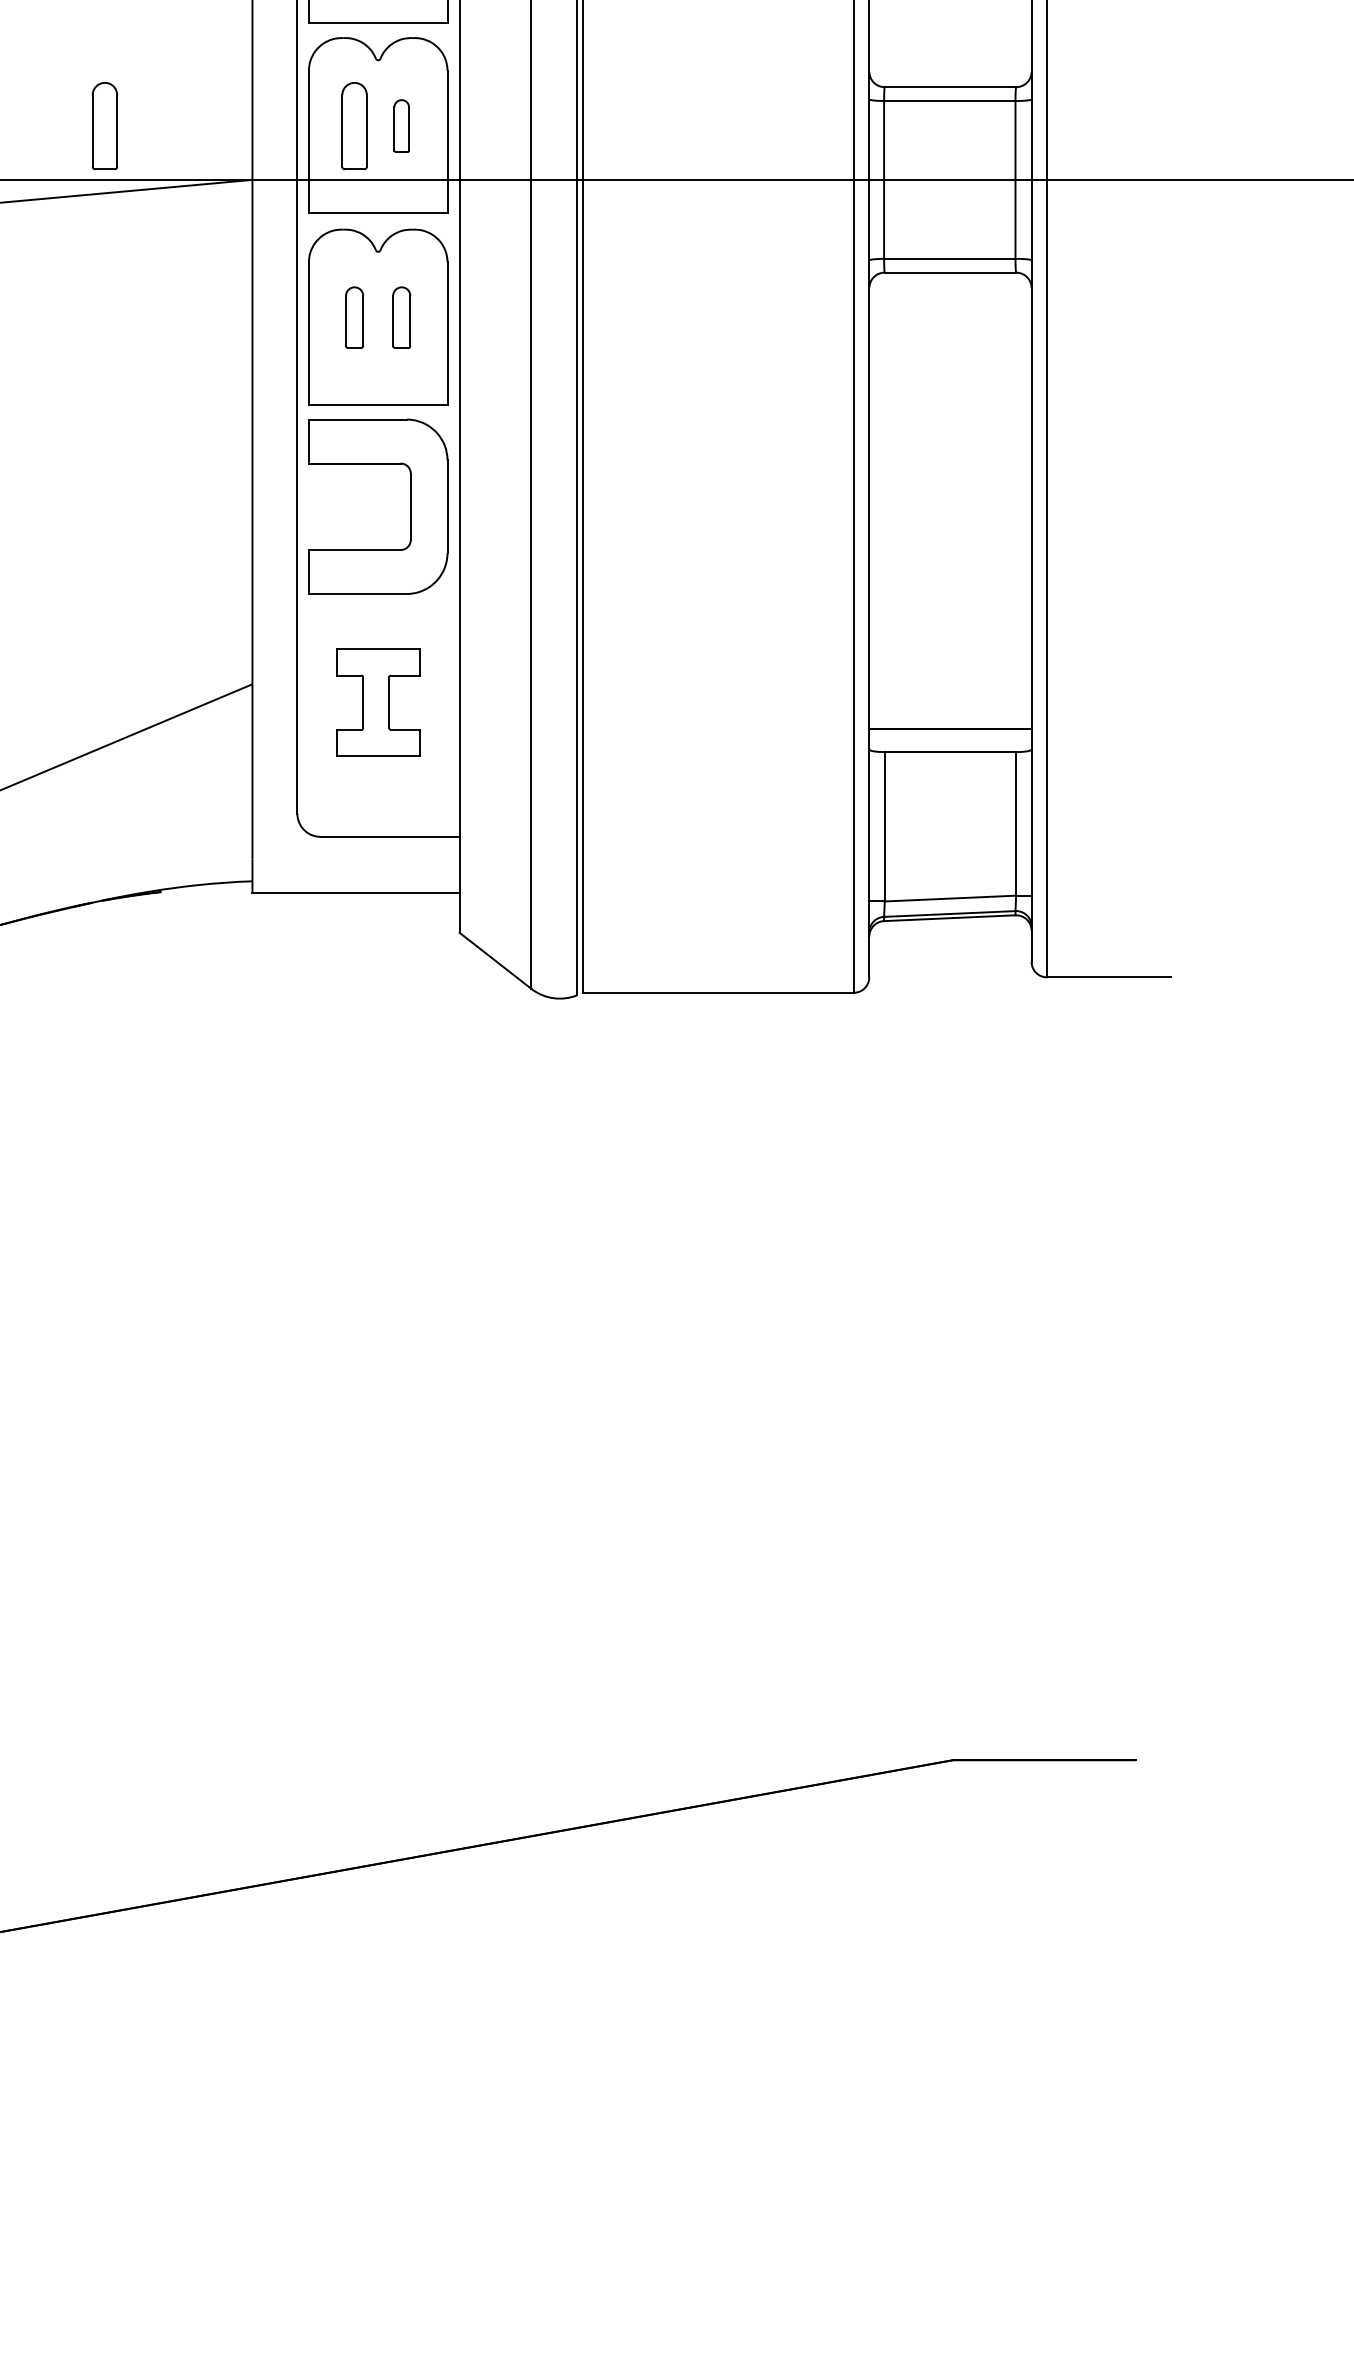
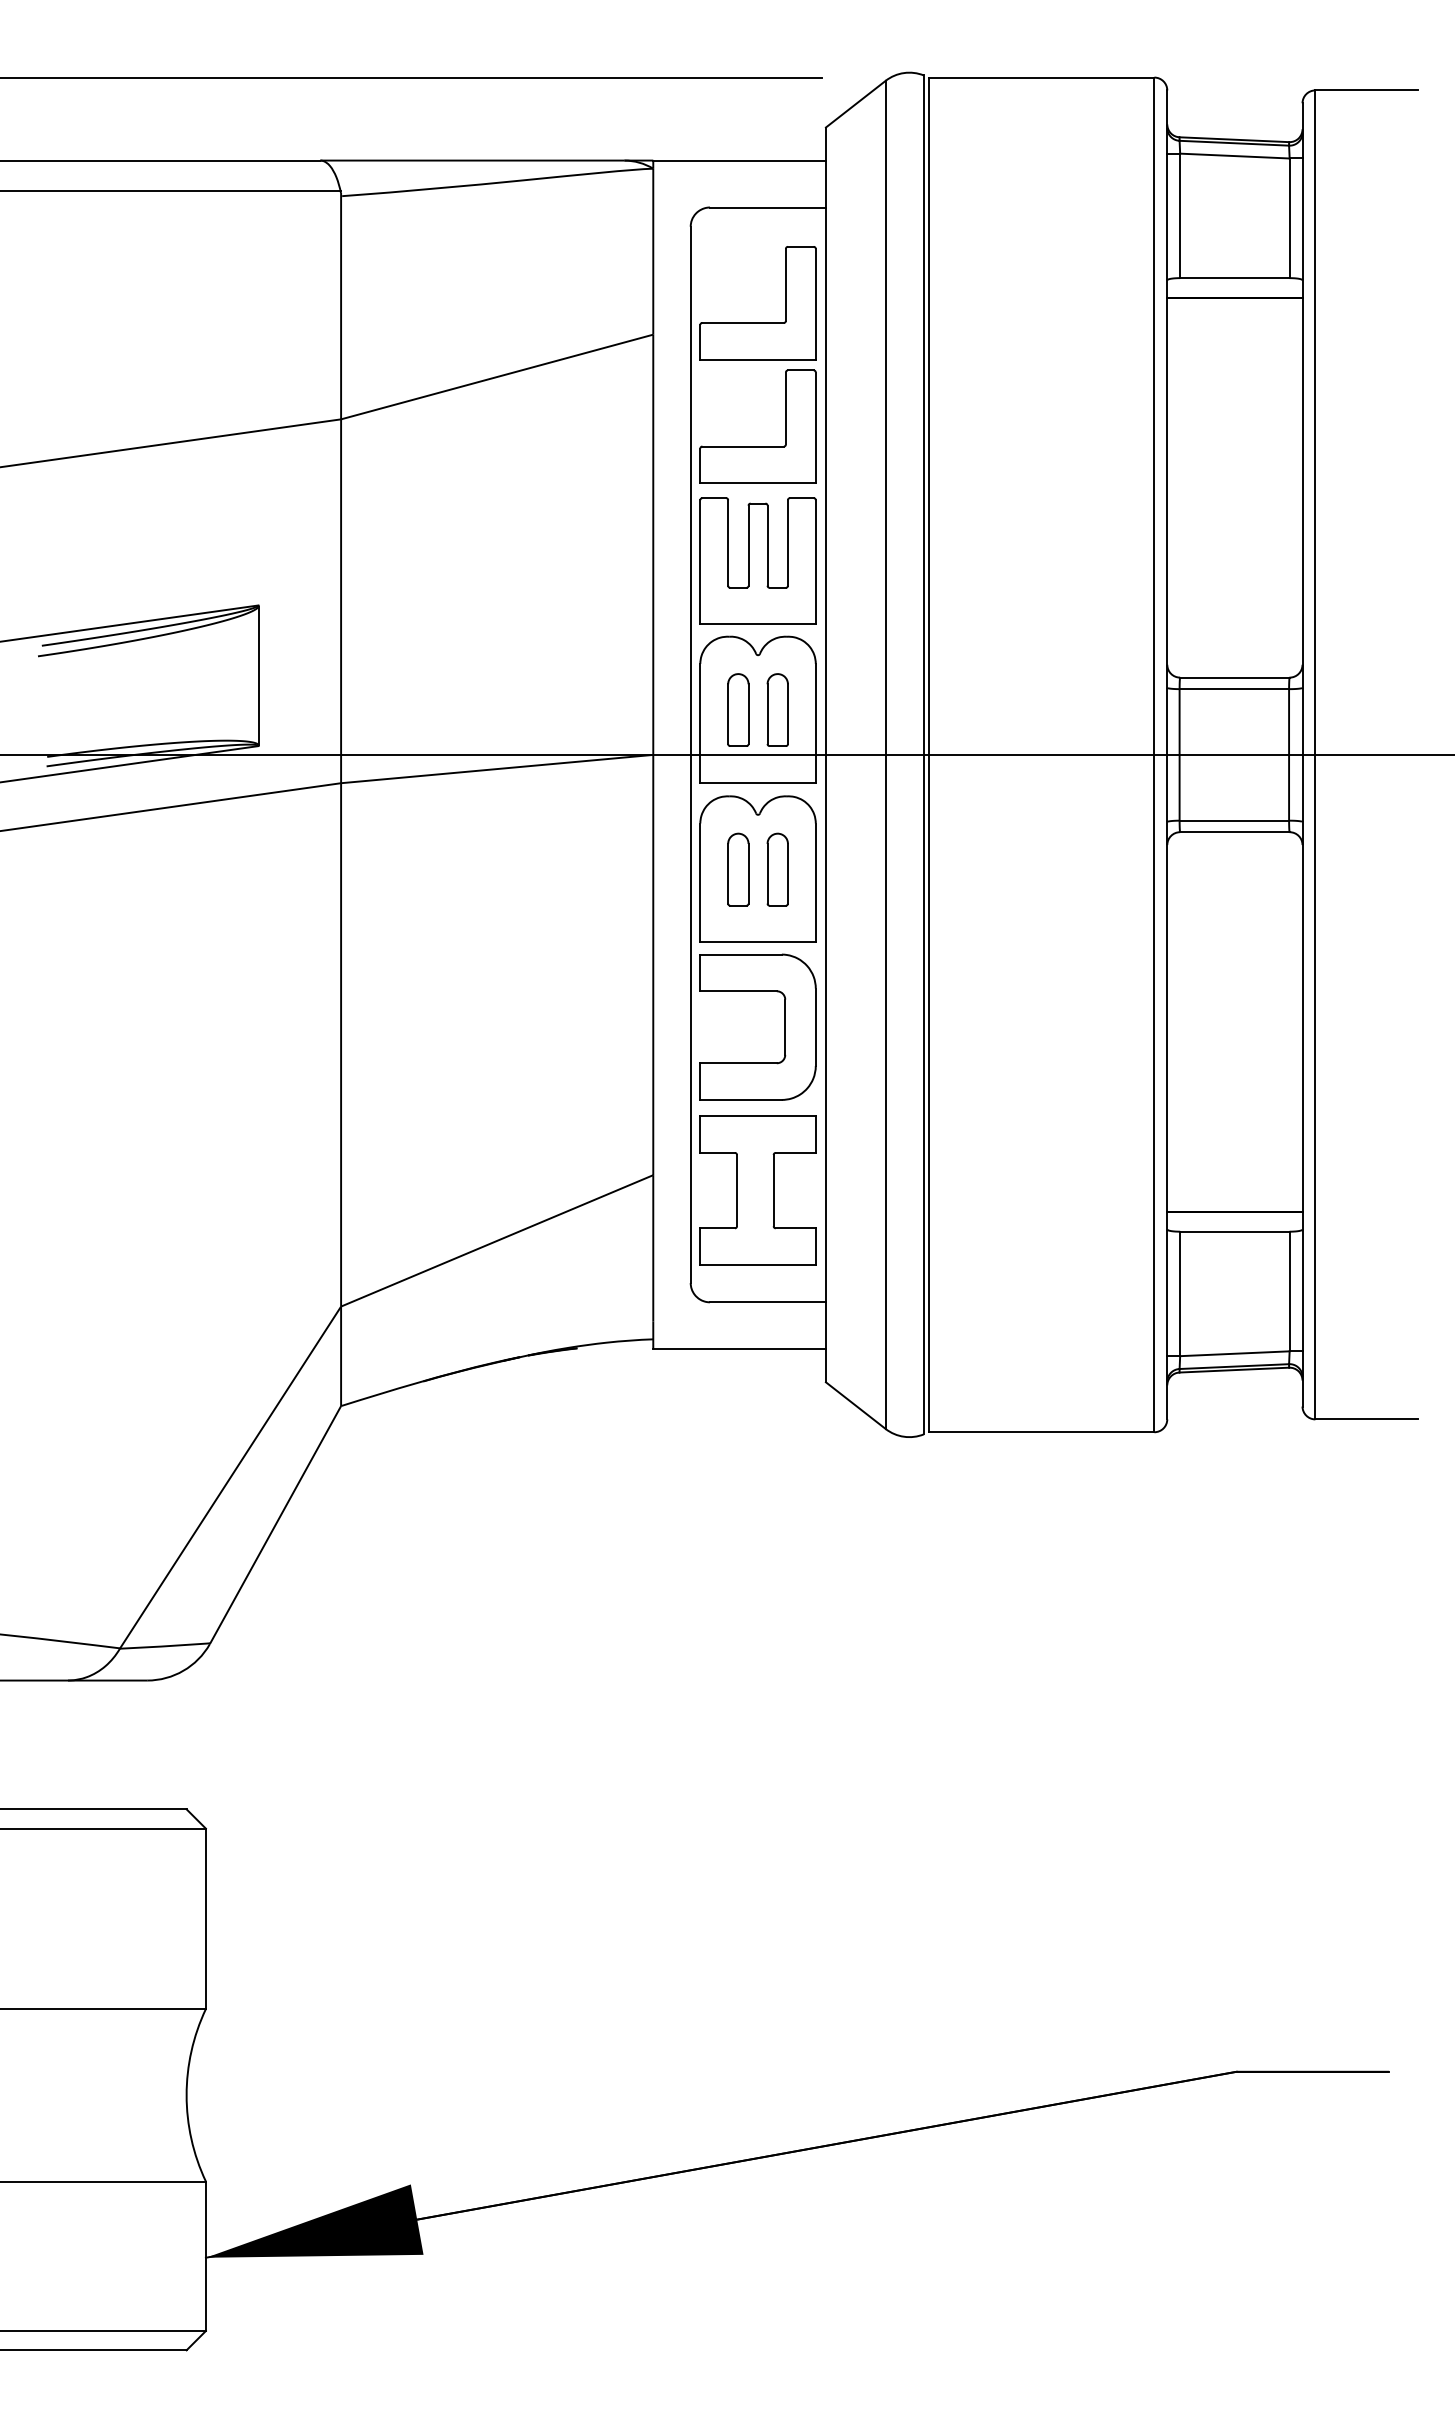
part: (105, 125) -> (530, 709), removed
part: (401, 125) -> (777, 709), size x1.67
part: (354, 317) -> (738, 869), size x1.43
part: (401, 317) -> (777, 869), size x1.43
part: (377, 702) -> (757, 1190), size x1.67

